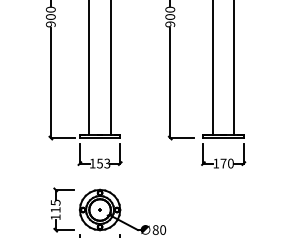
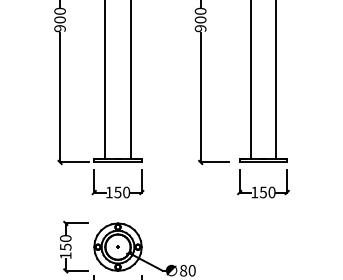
text: (107, 163) -> (126, 192), 153 -> 150
text: (222, 163) -> (262, 192), 170 -> 150
text: (55, 206) -> (65, 242), 115 -> 150

